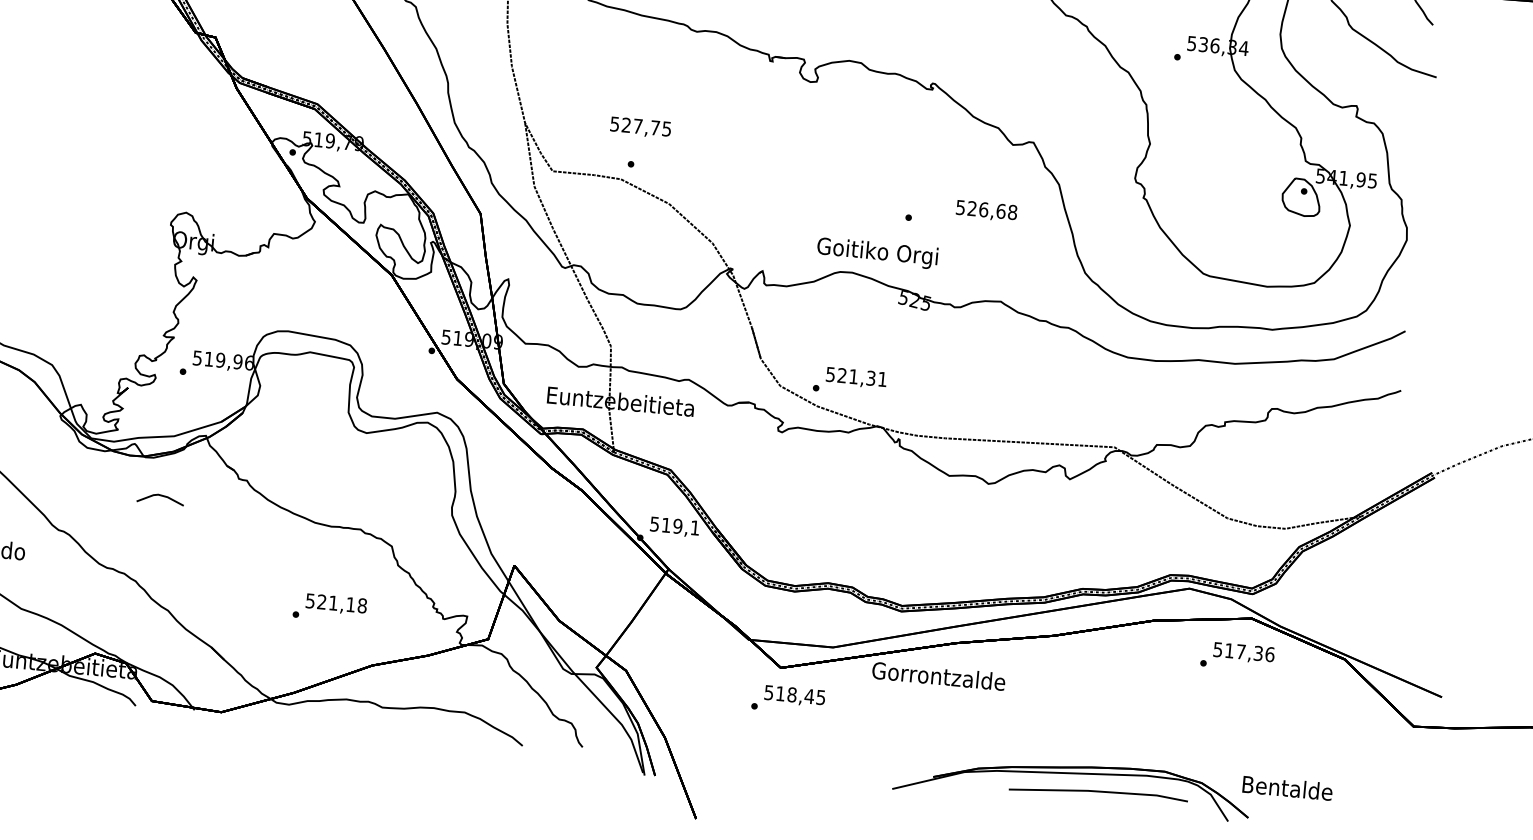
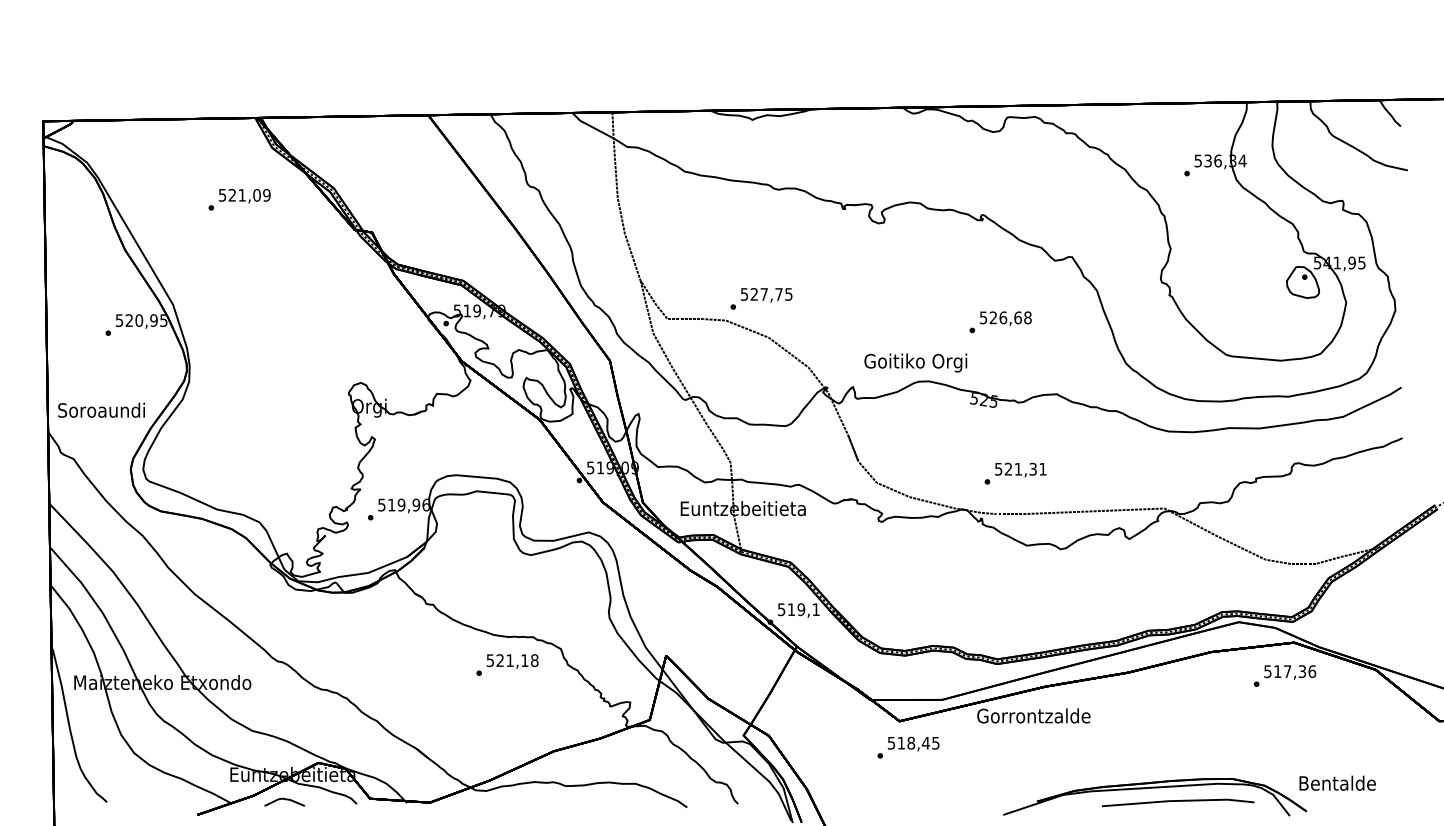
text: (640, 127) -> (766, 295), moved
text: (986, 210) -> (1005, 318), moved
text: (877, 252) -> (915, 362), moved
text: (849, 381) -> (1015, 473), moved
line: (161, 497) -> (285, 800), moved
text: (330, 607) -> (507, 664), moved

